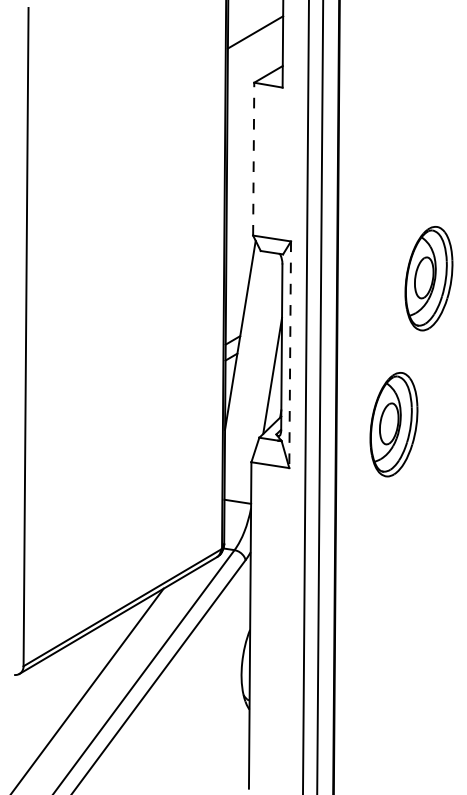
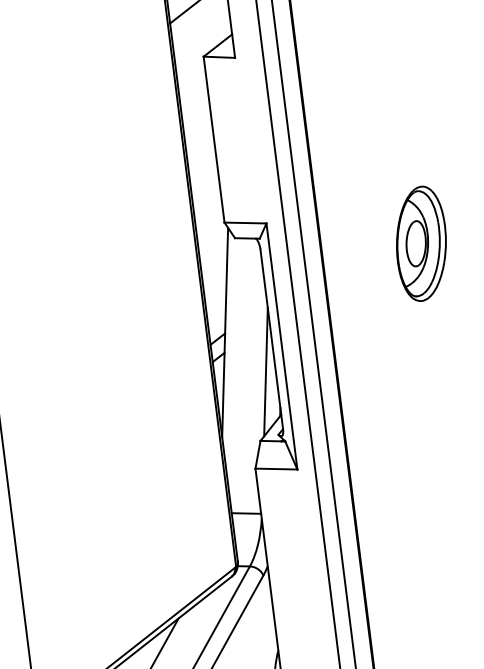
line: (253, 158) -> (213, 138), dashed -> solid
line: (290, 355) -> (282, 347), dashed -> solid
part: (393, 424) -> (404, 407), removed

